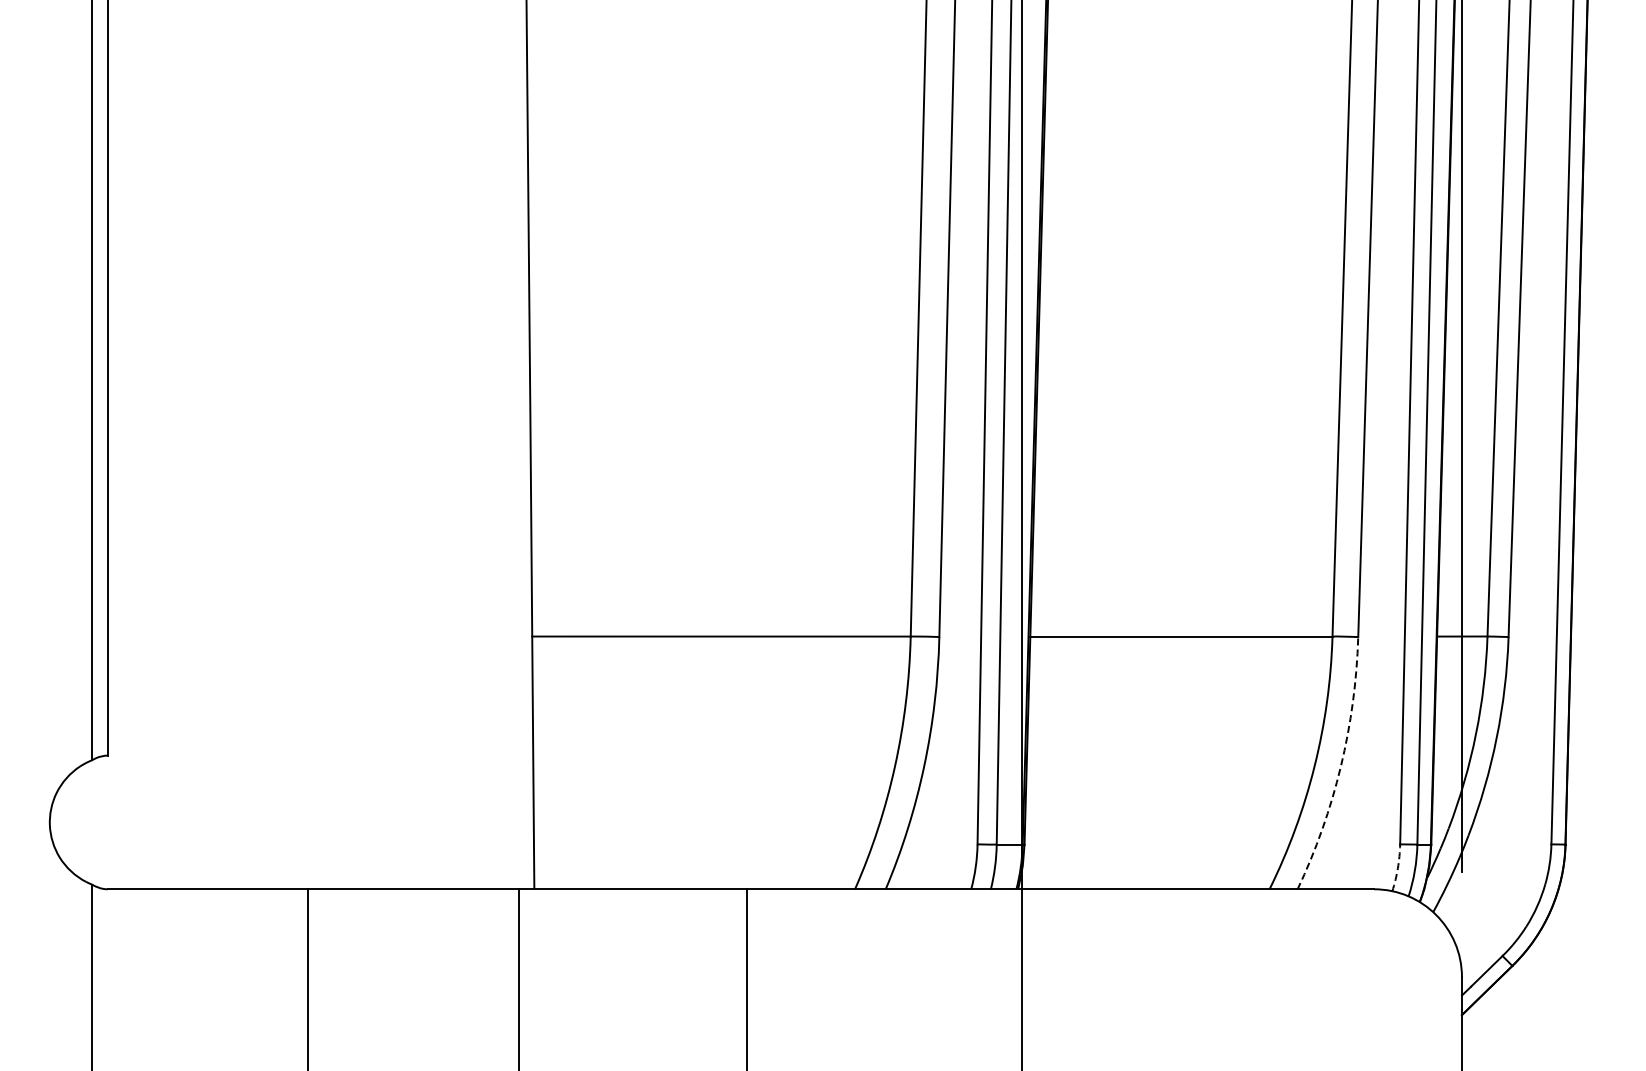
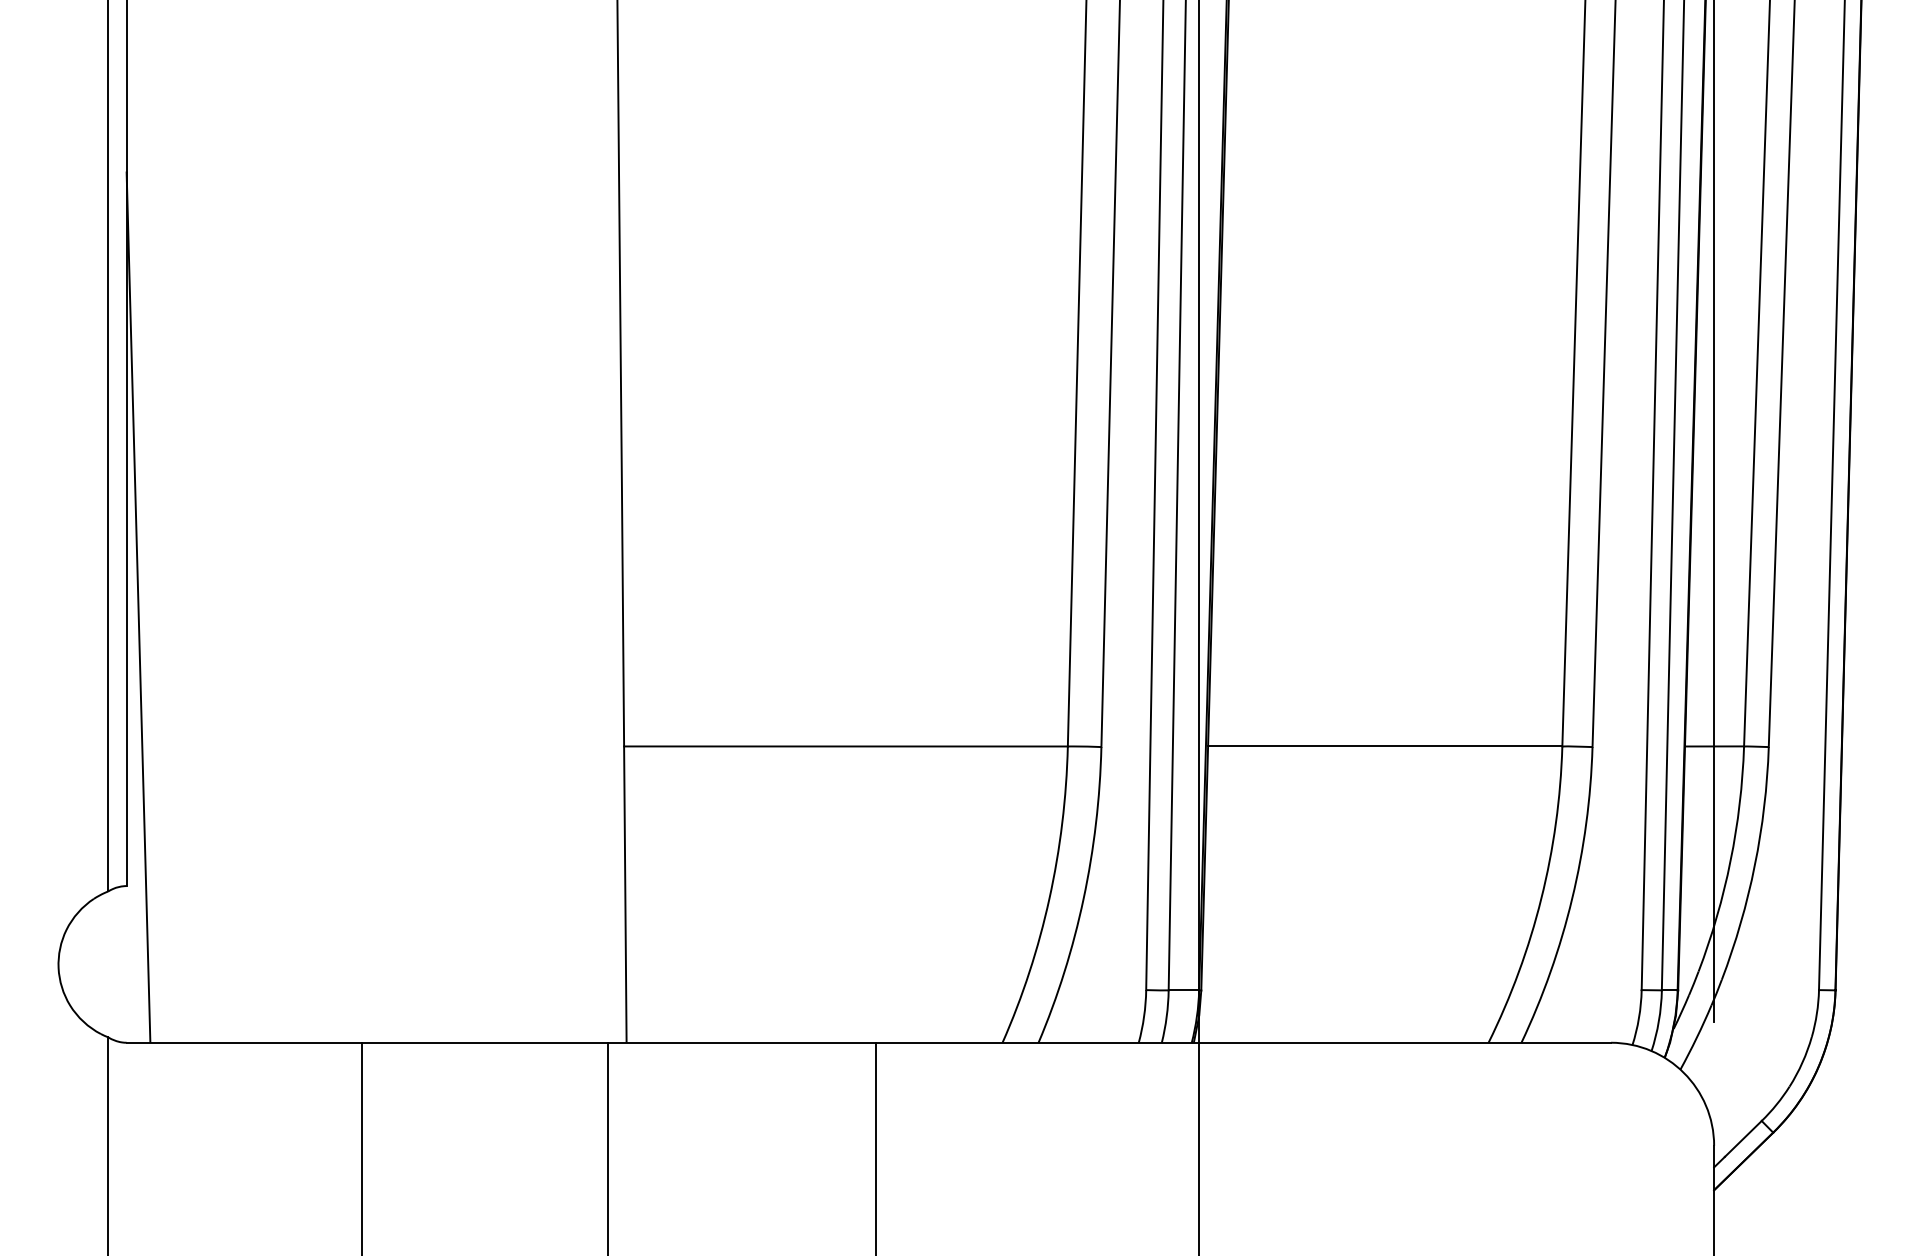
line: (117, 517) -> (137, 606), added
arc: (1340, 766) -> (1571, 898), dashed -> solid
arc: (1397, 868) -> (1638, 1018), dashed -> solid

